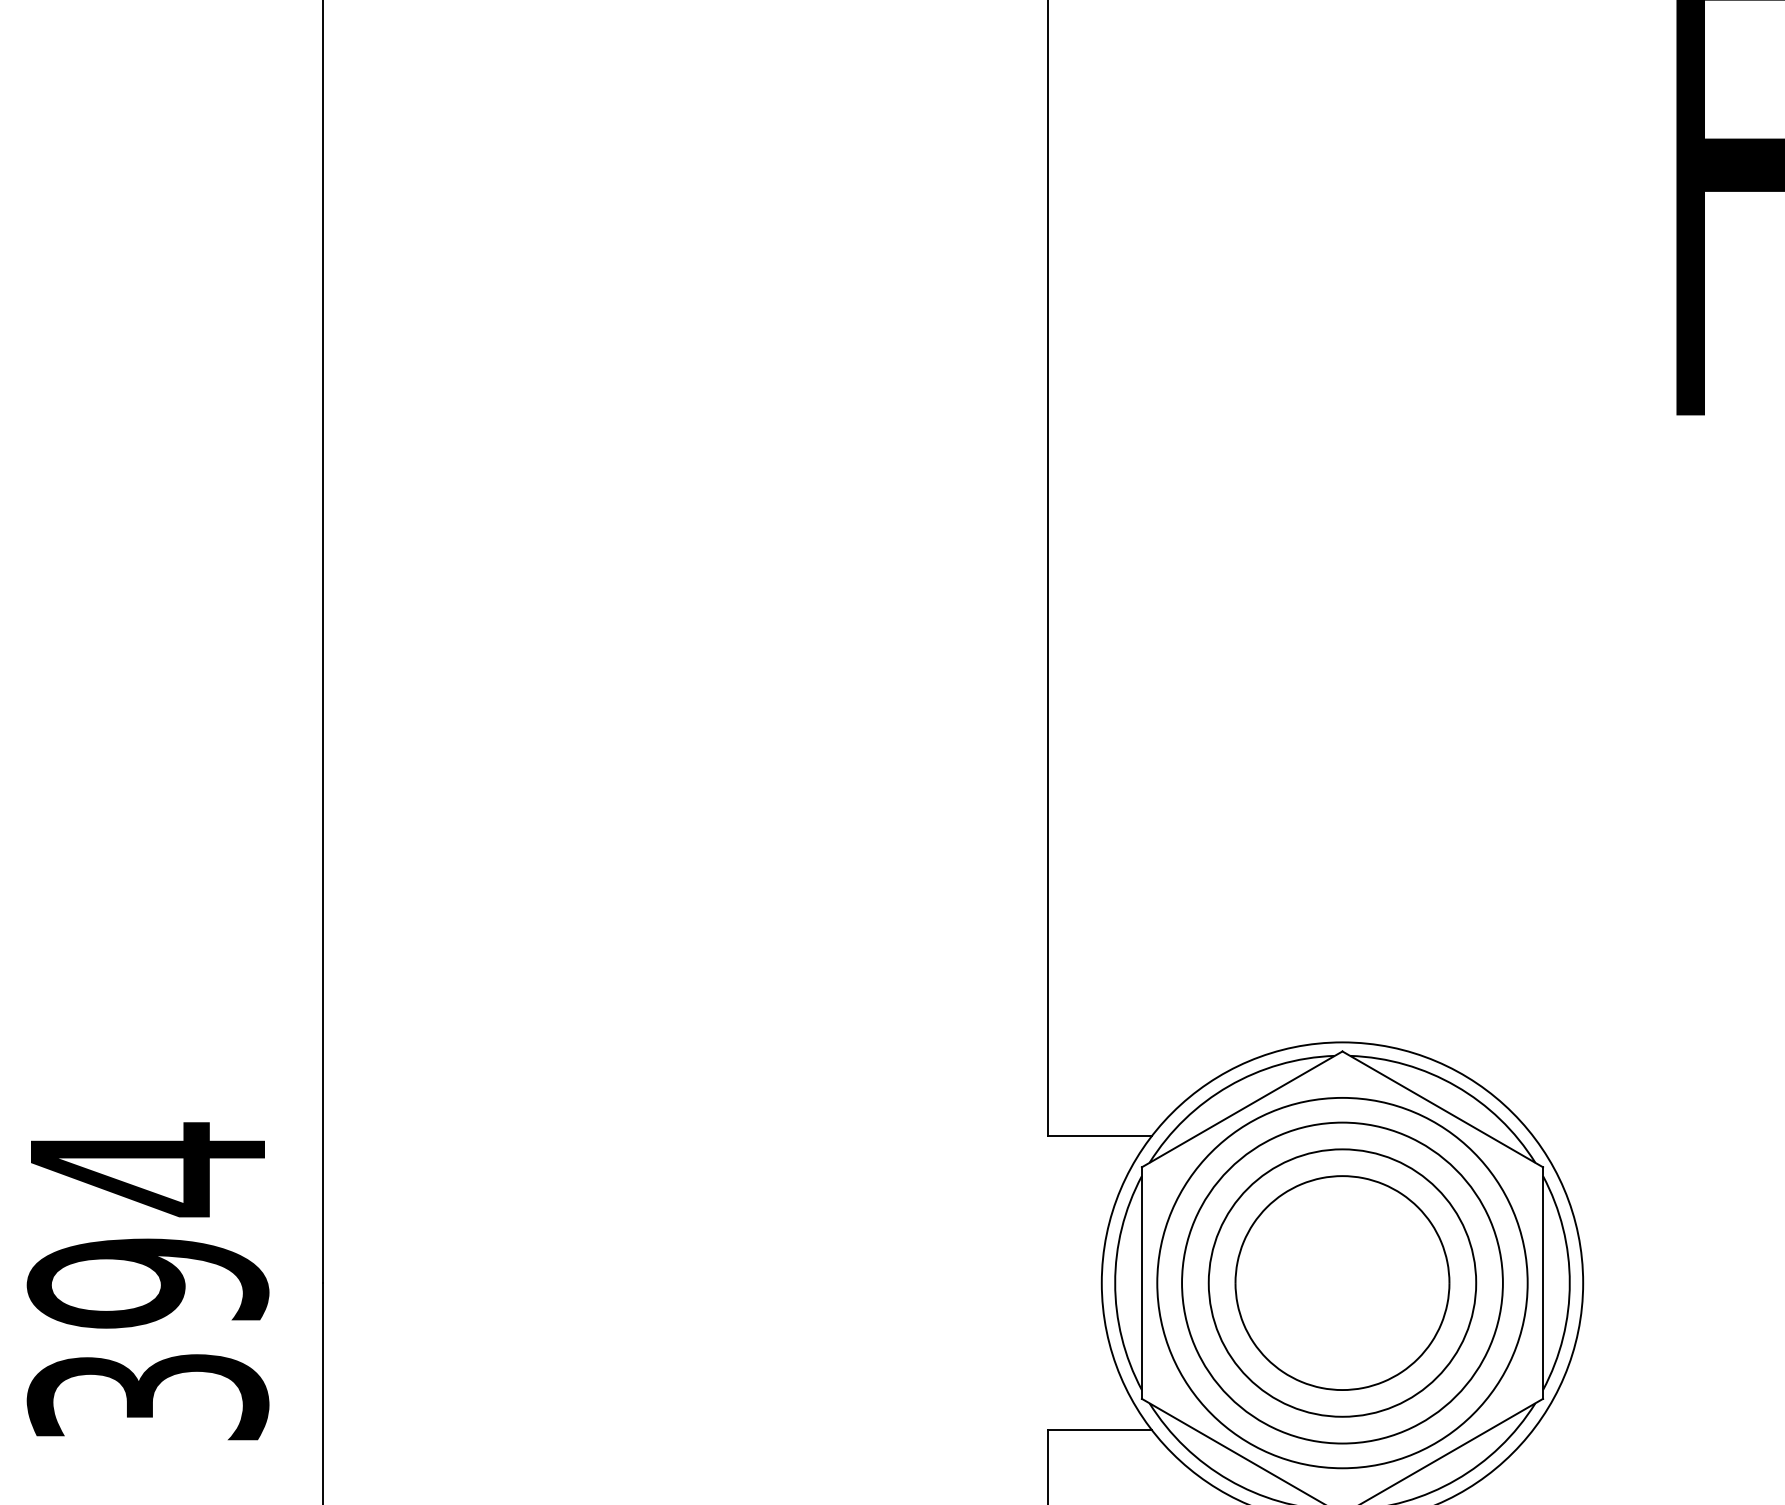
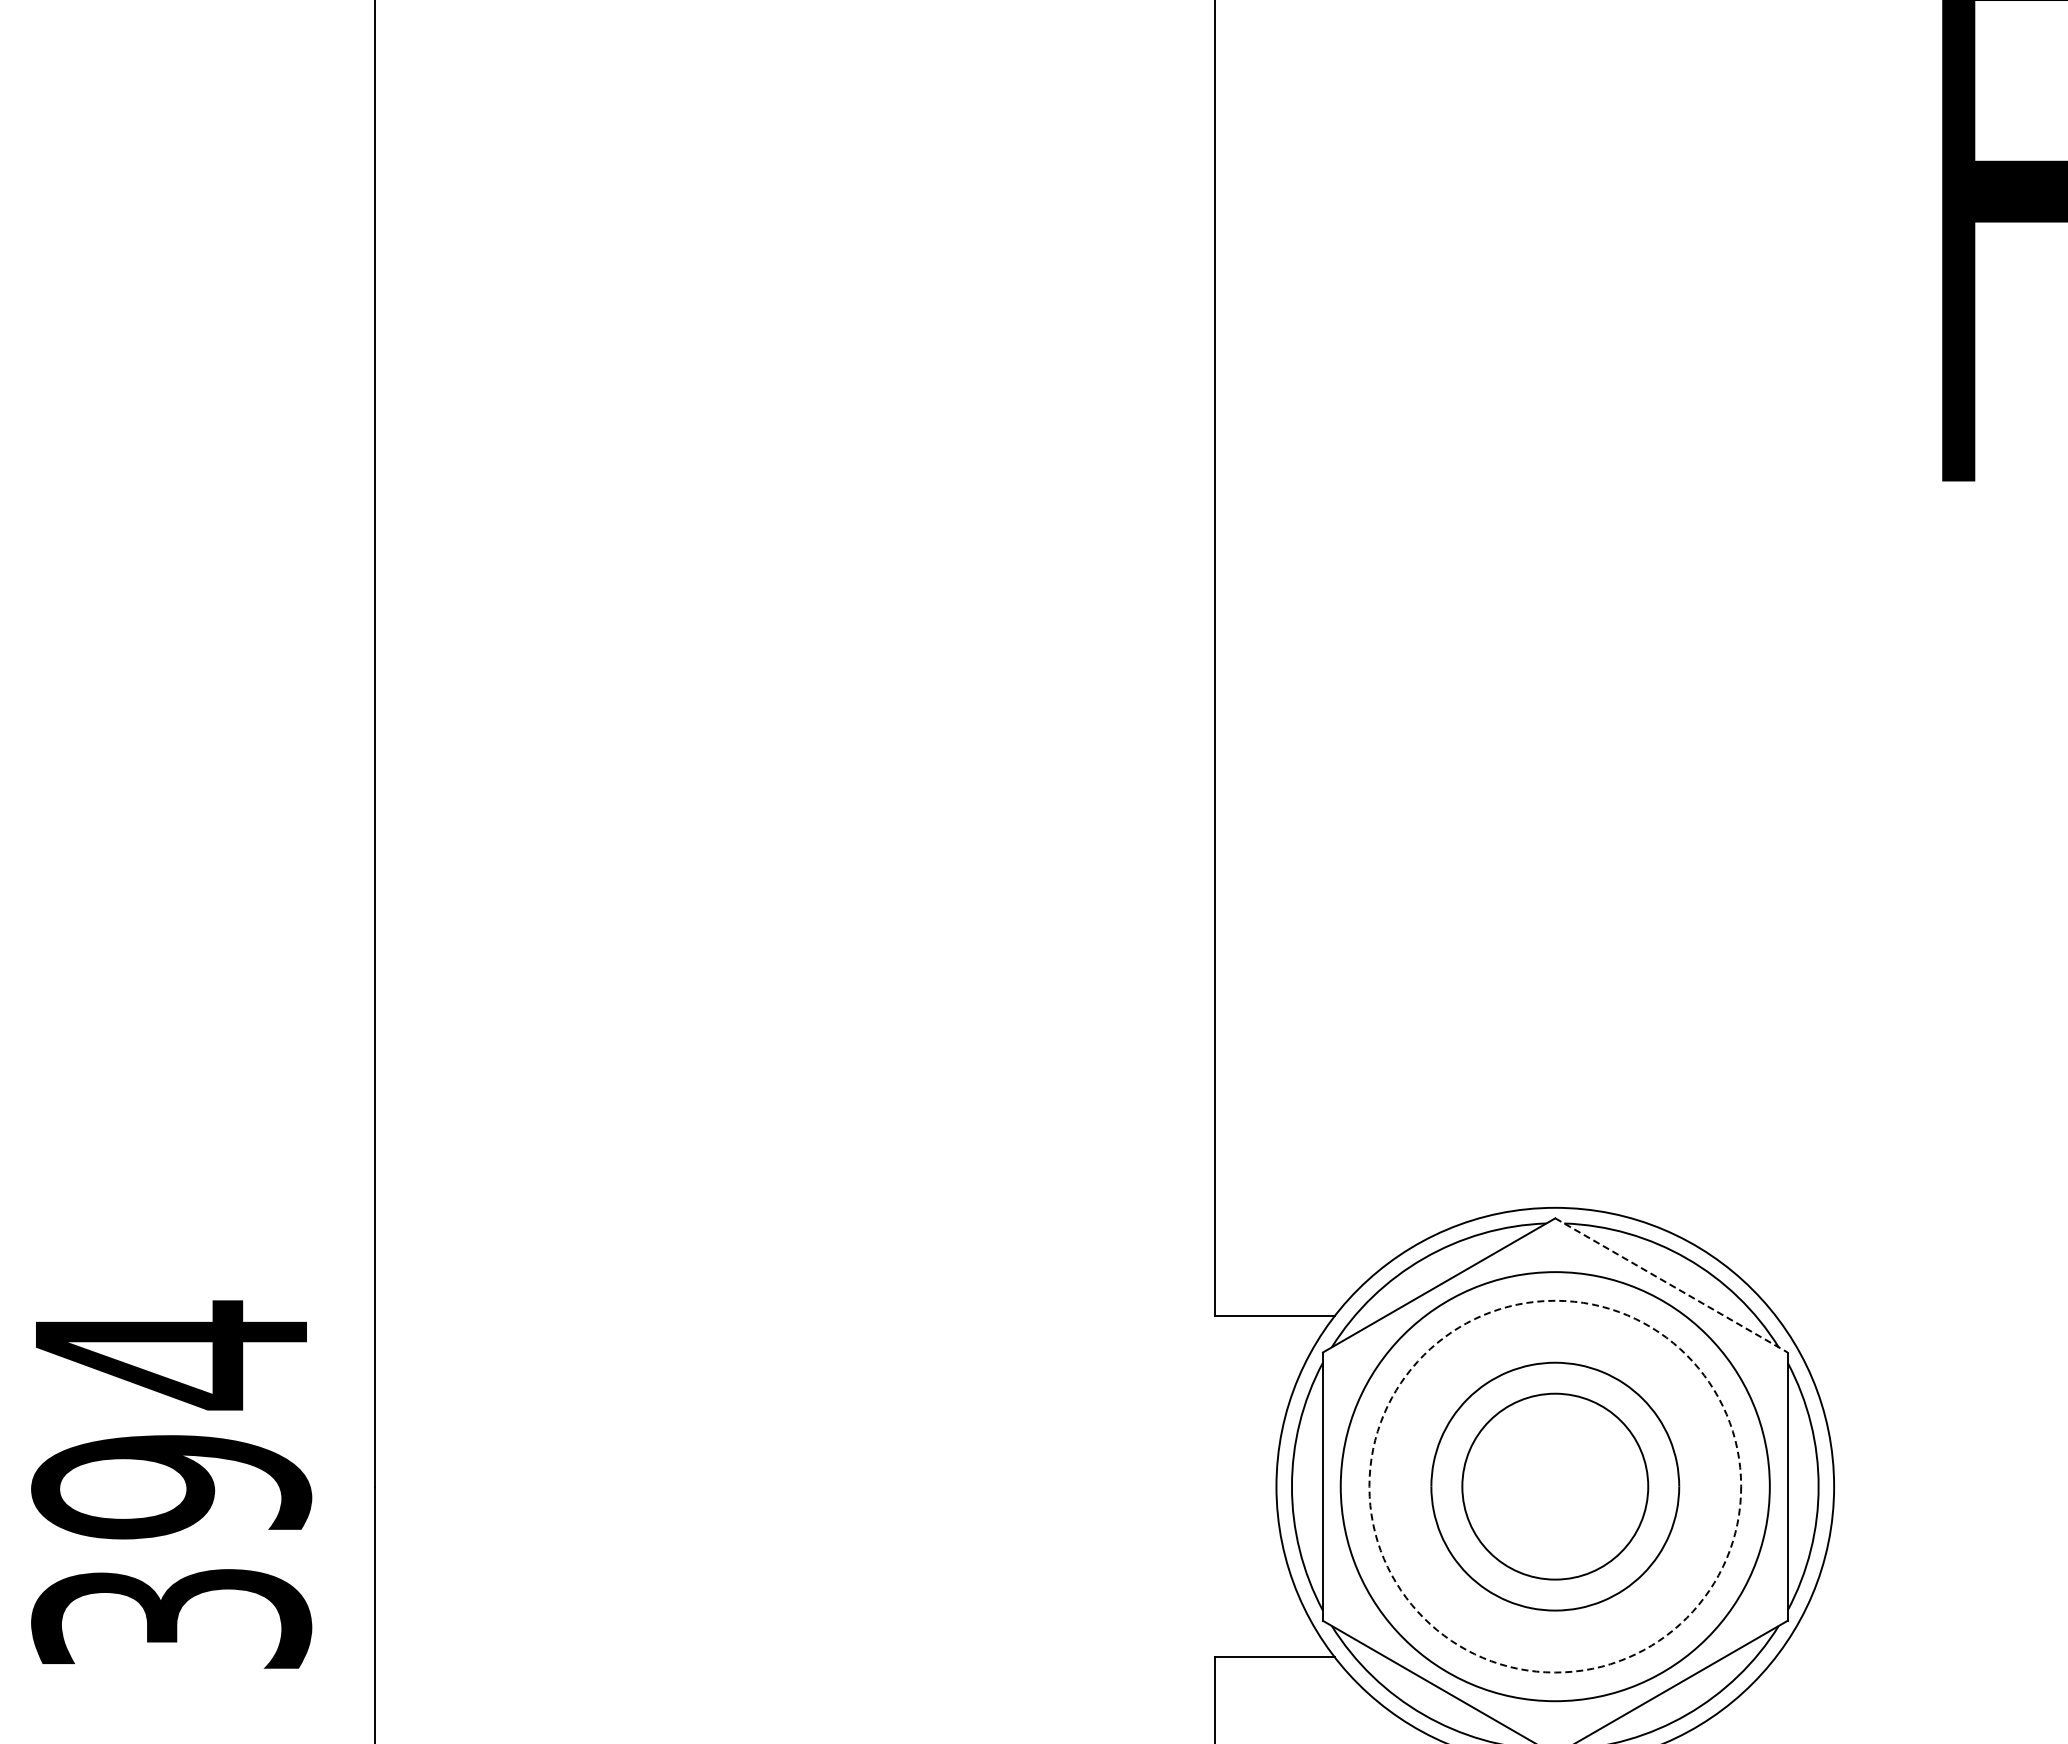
line: (1442, 1109) -> (1671, 1285), solid -> dashed
circle: (1342, 1282) -> (1555, 1486), size x0.6
circle: (1342, 1282) -> (1555, 1486), solid -> dashed

